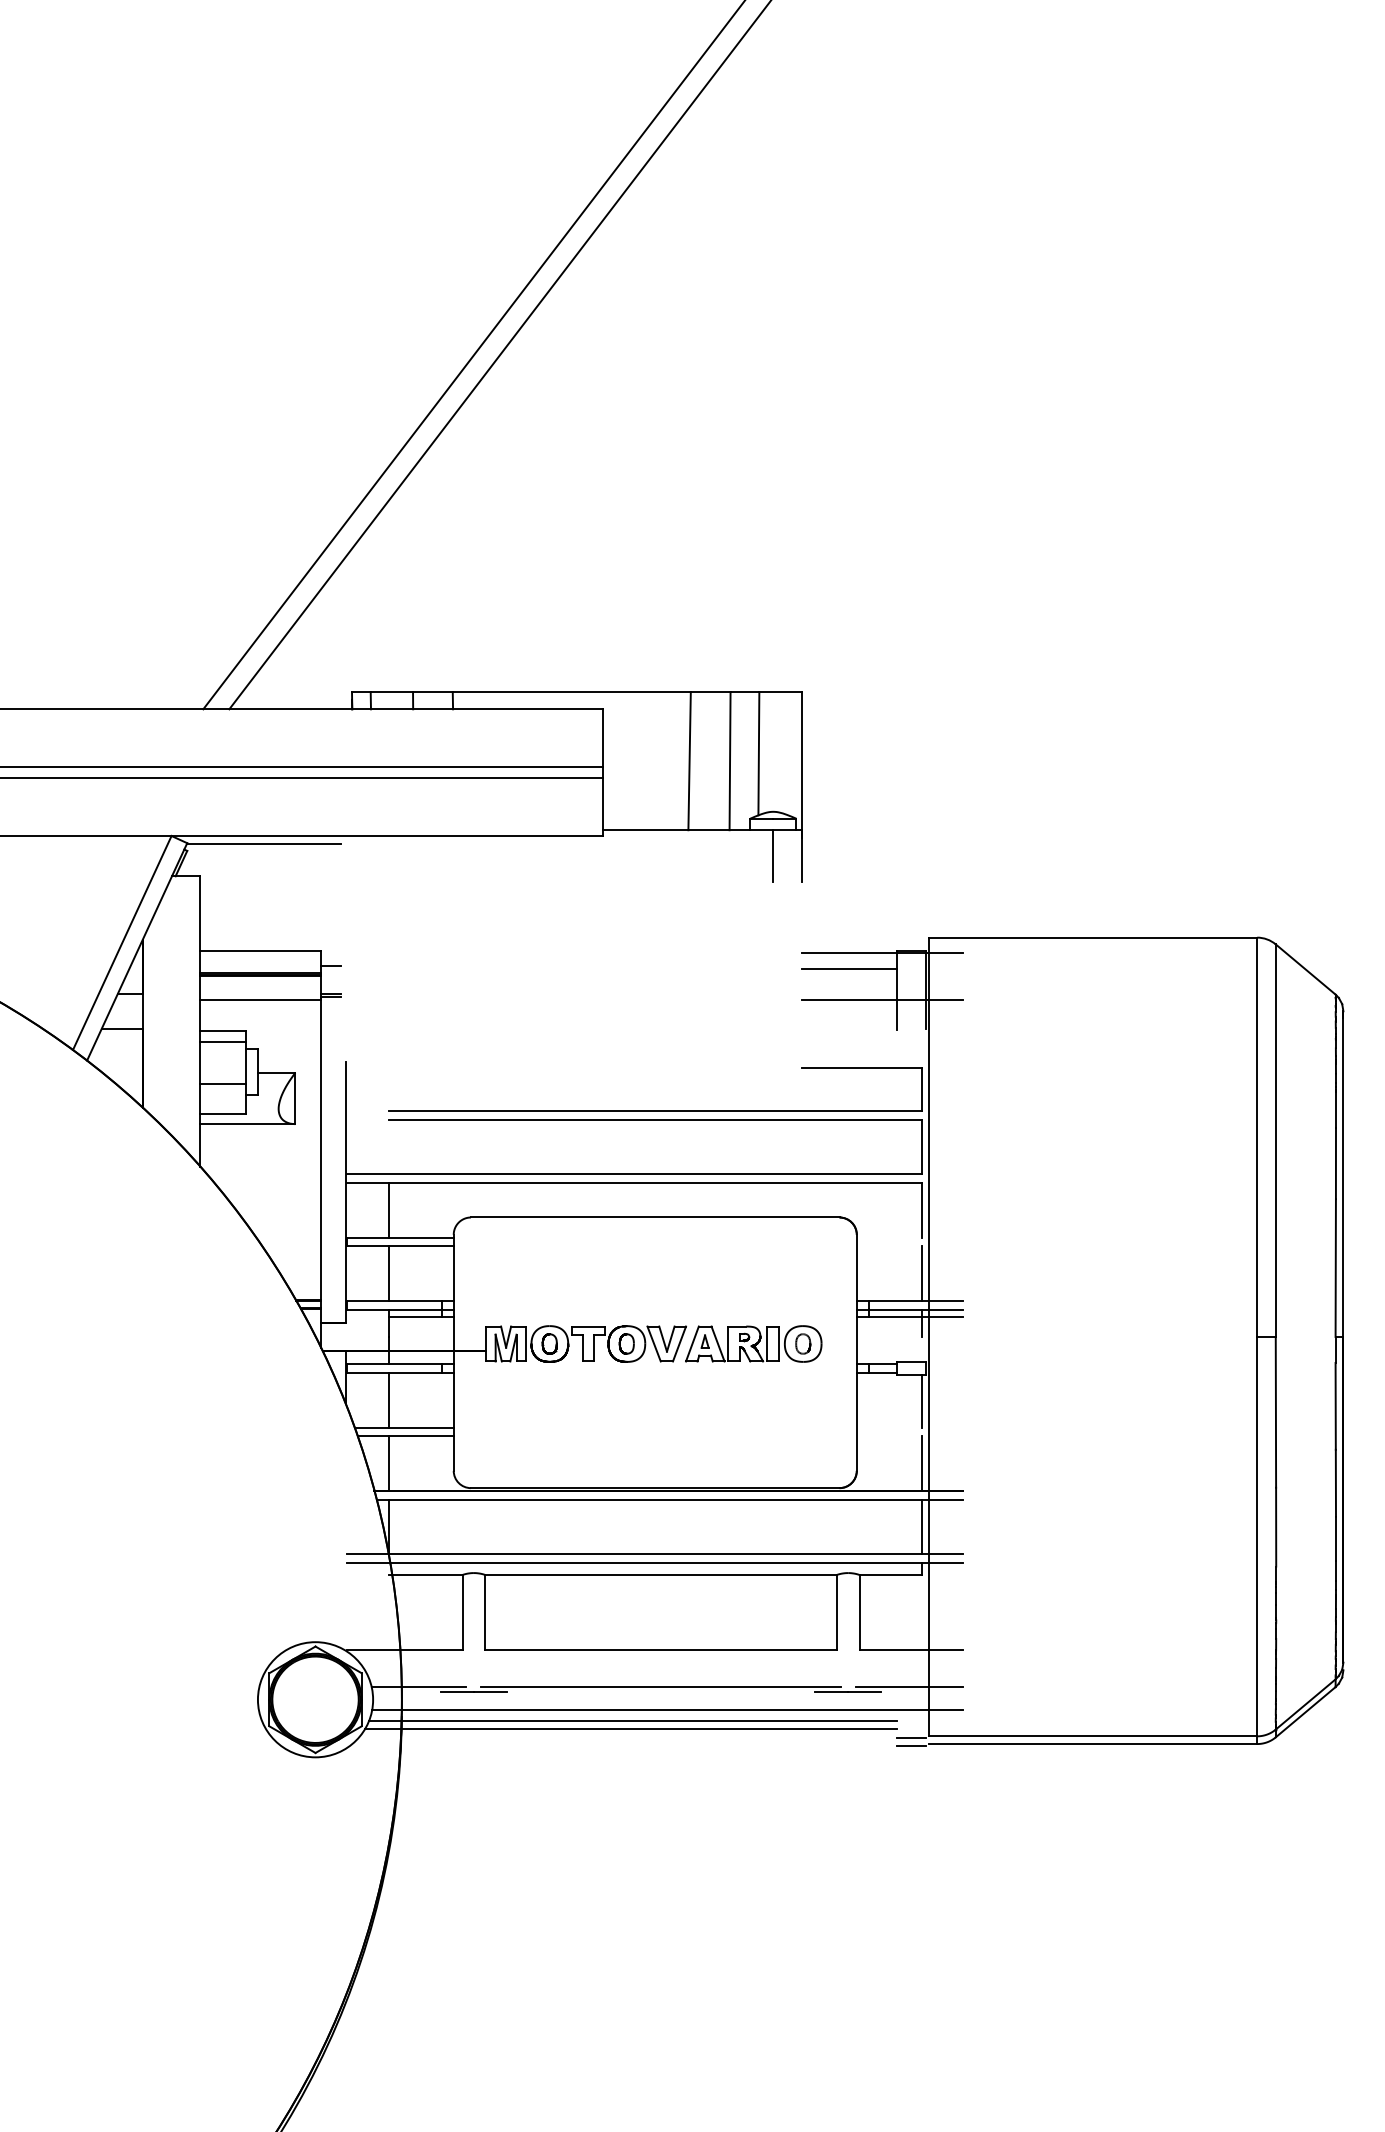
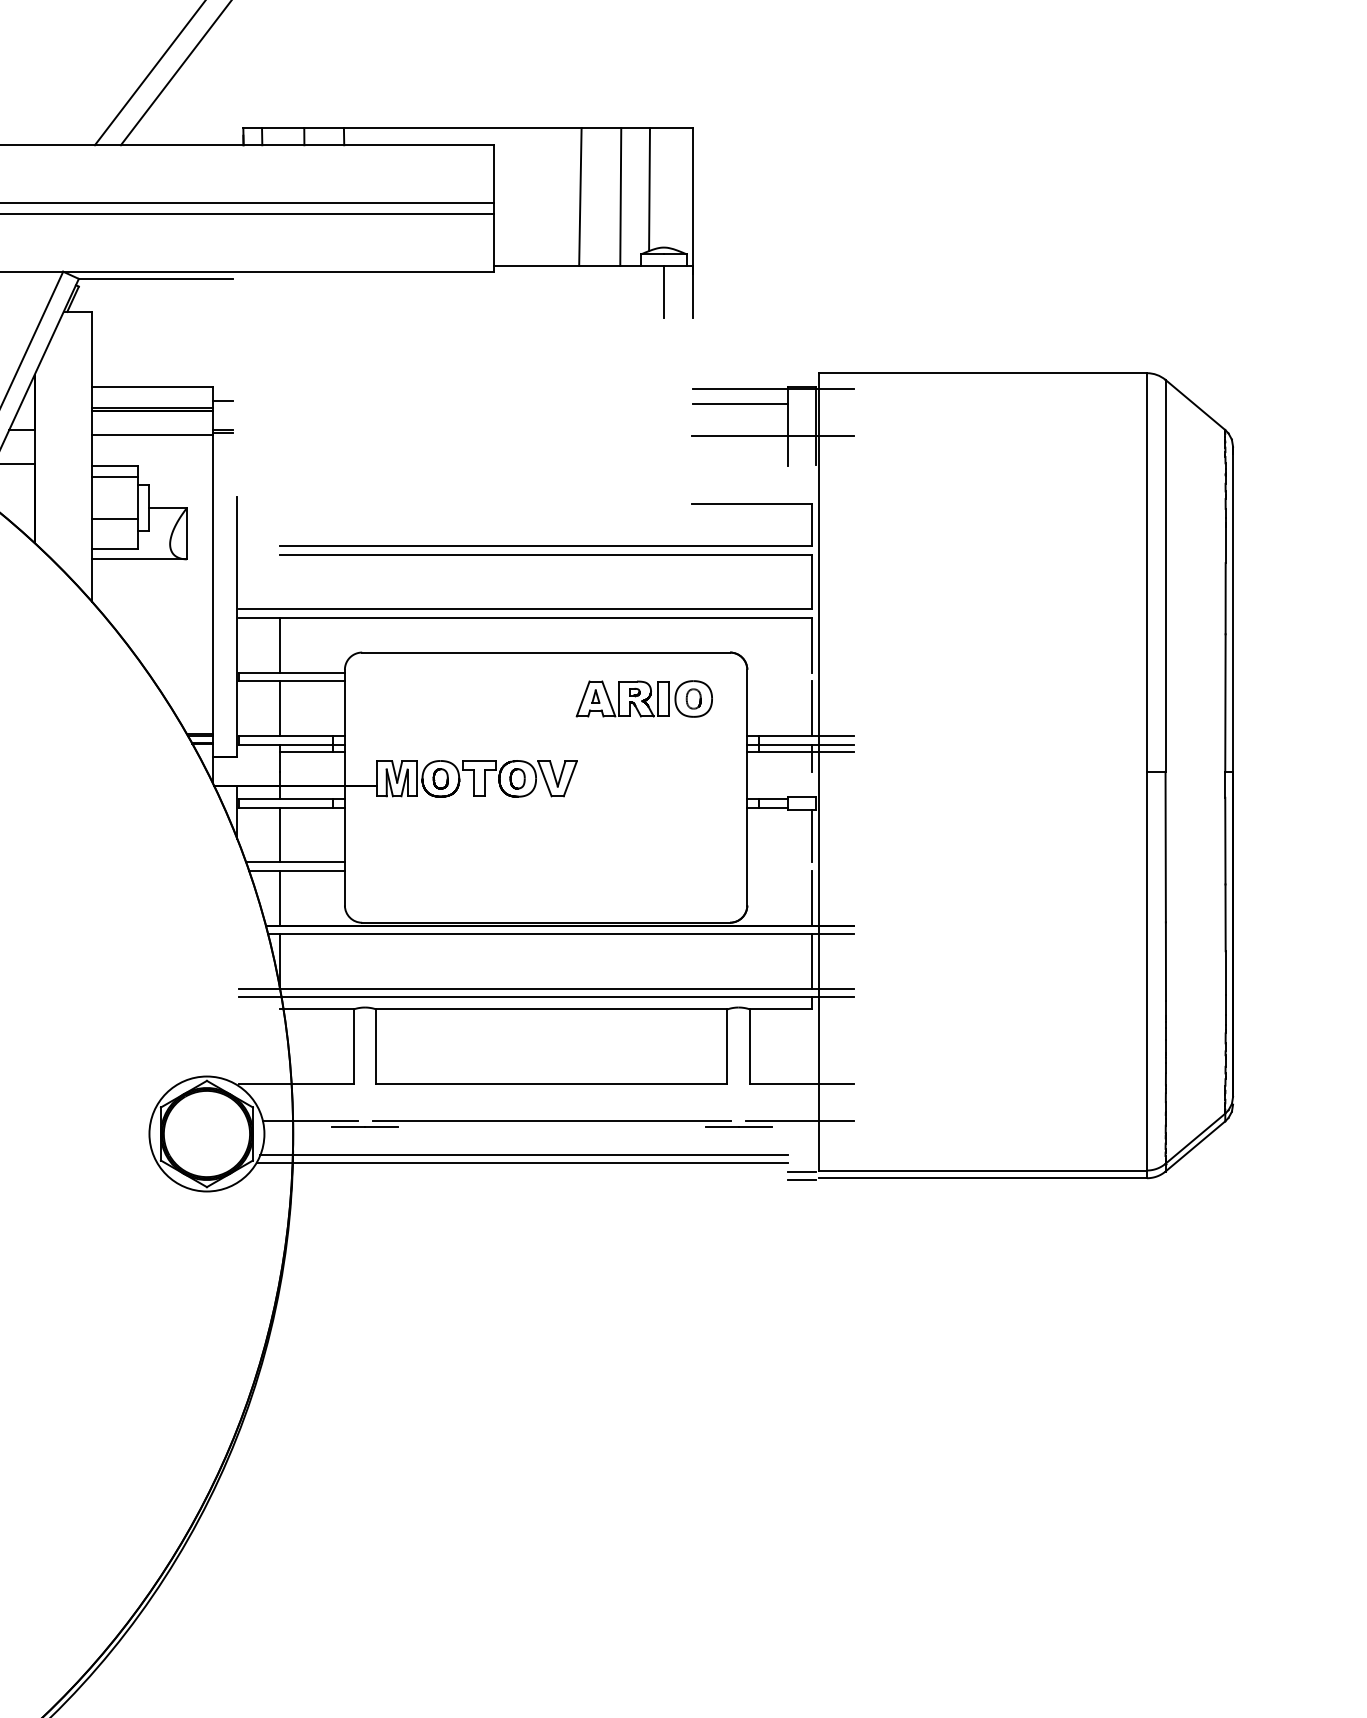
part: (753, 1343) -> (644, 698), moved
line: (667, 1709) -> (558, 1143), removed

